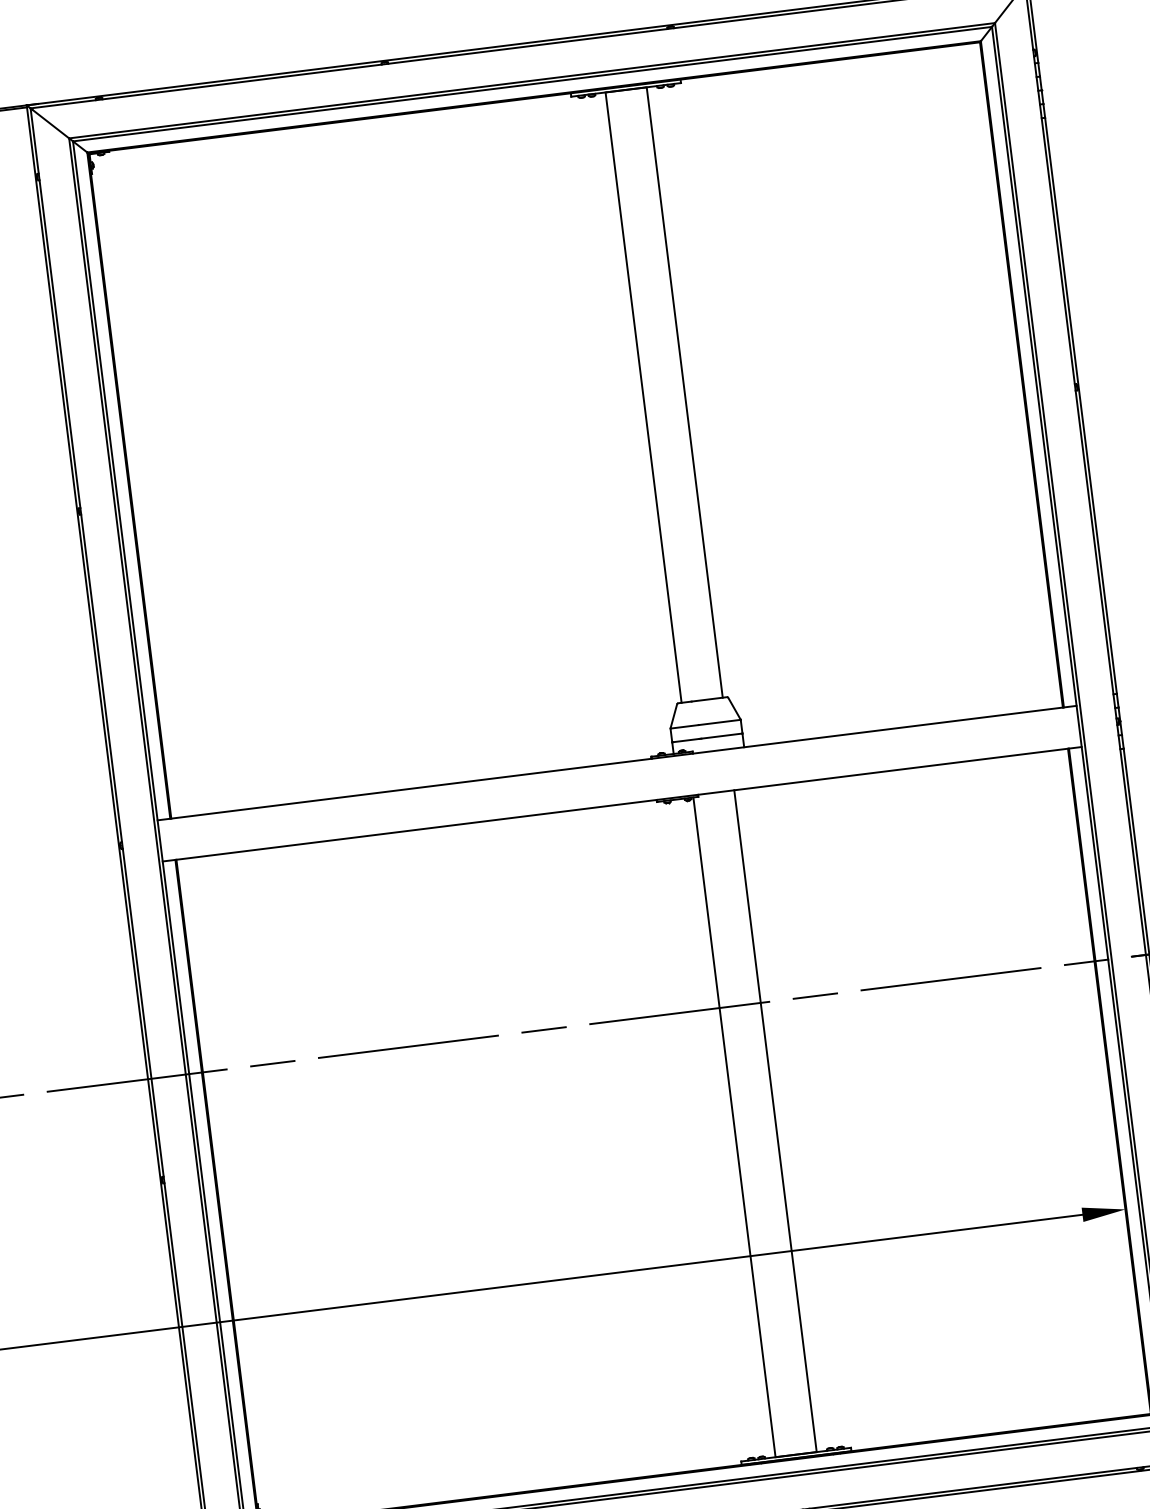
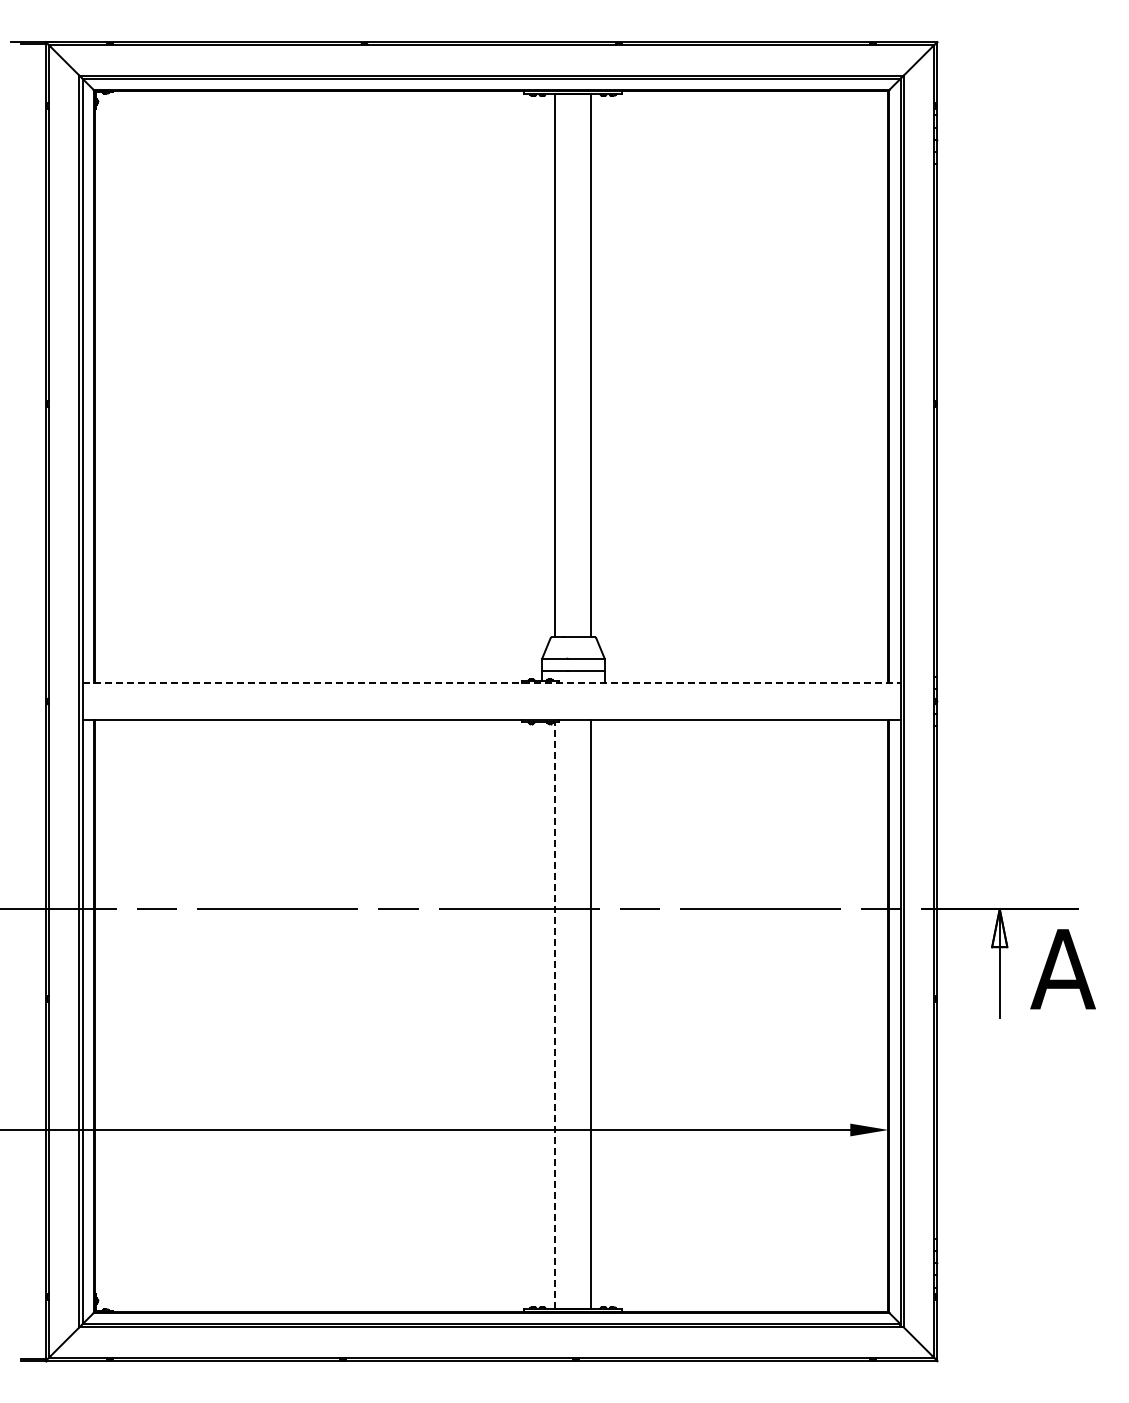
line: (618, 763) -> (492, 683), solid -> dashed
line: (734, 1127) -> (554, 1015), solid -> dashed

